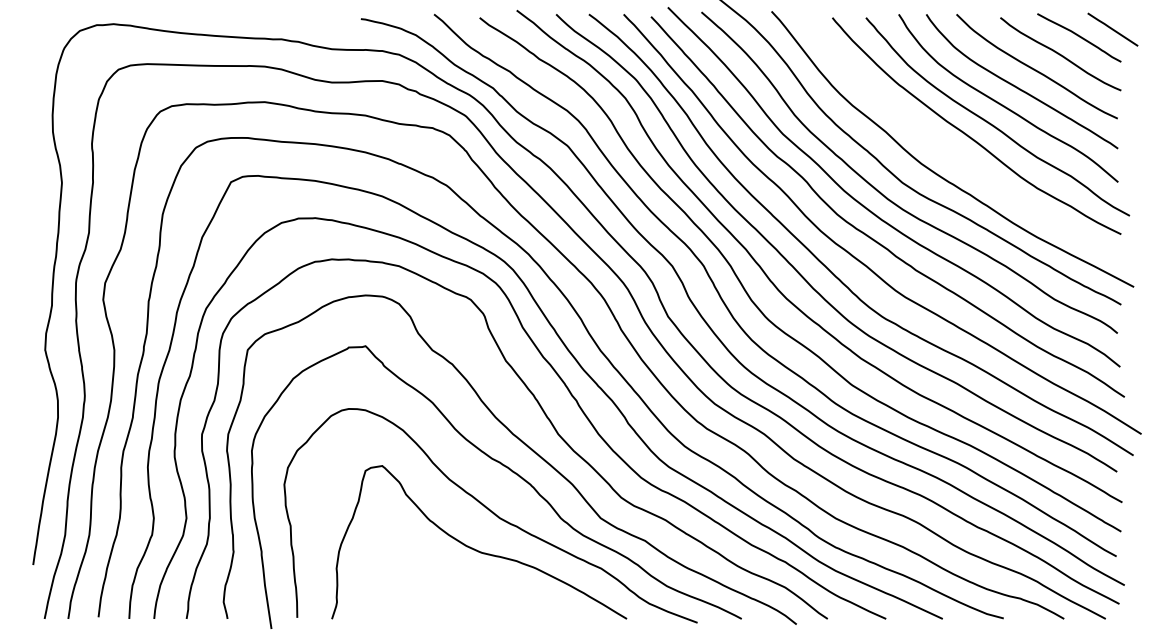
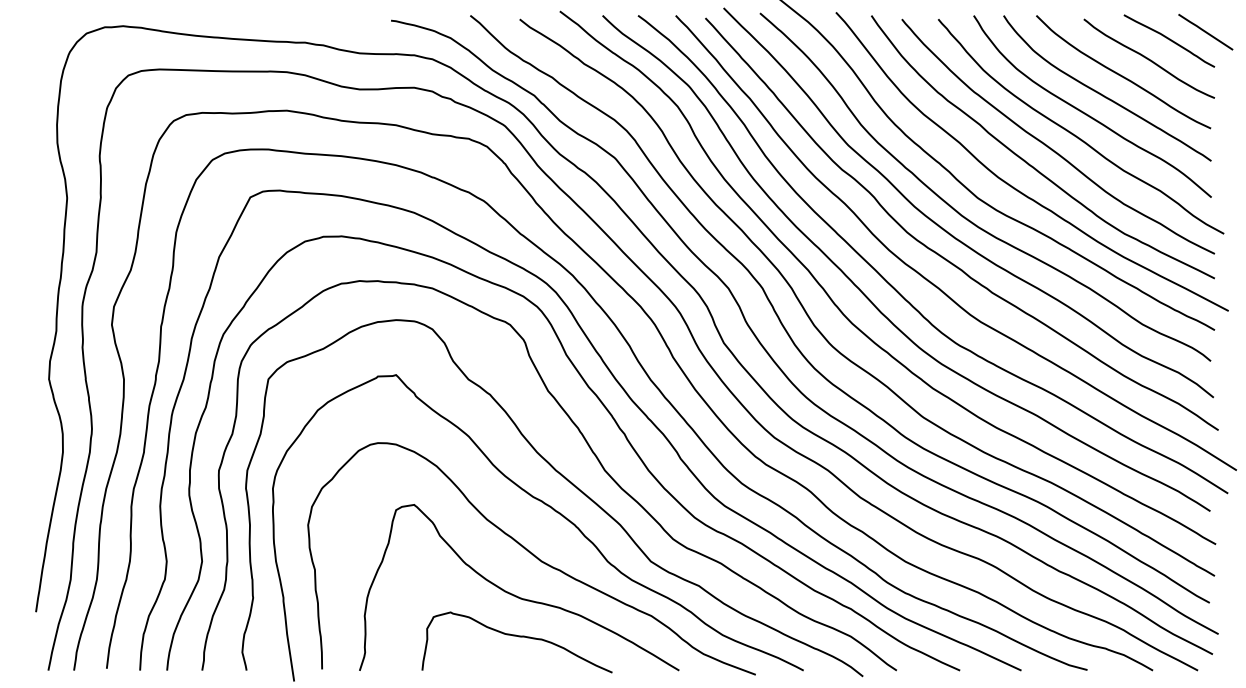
curve: (951, 151) -> (1030, 164), added
curve: (478, 588) -> (518, 637), added

